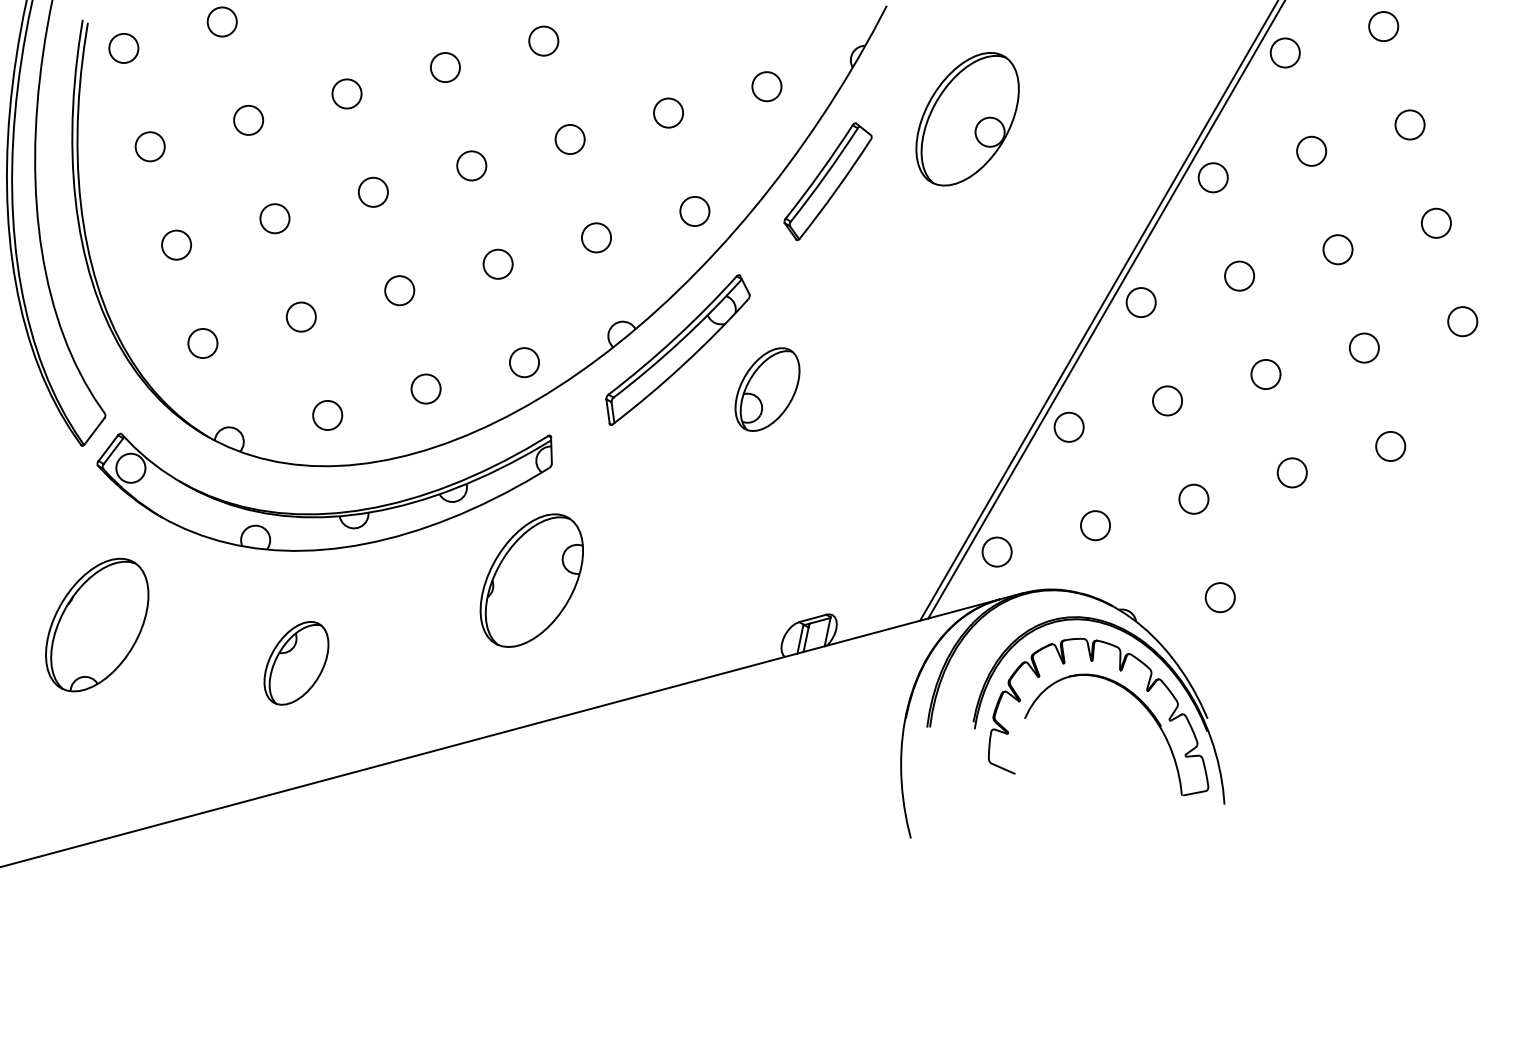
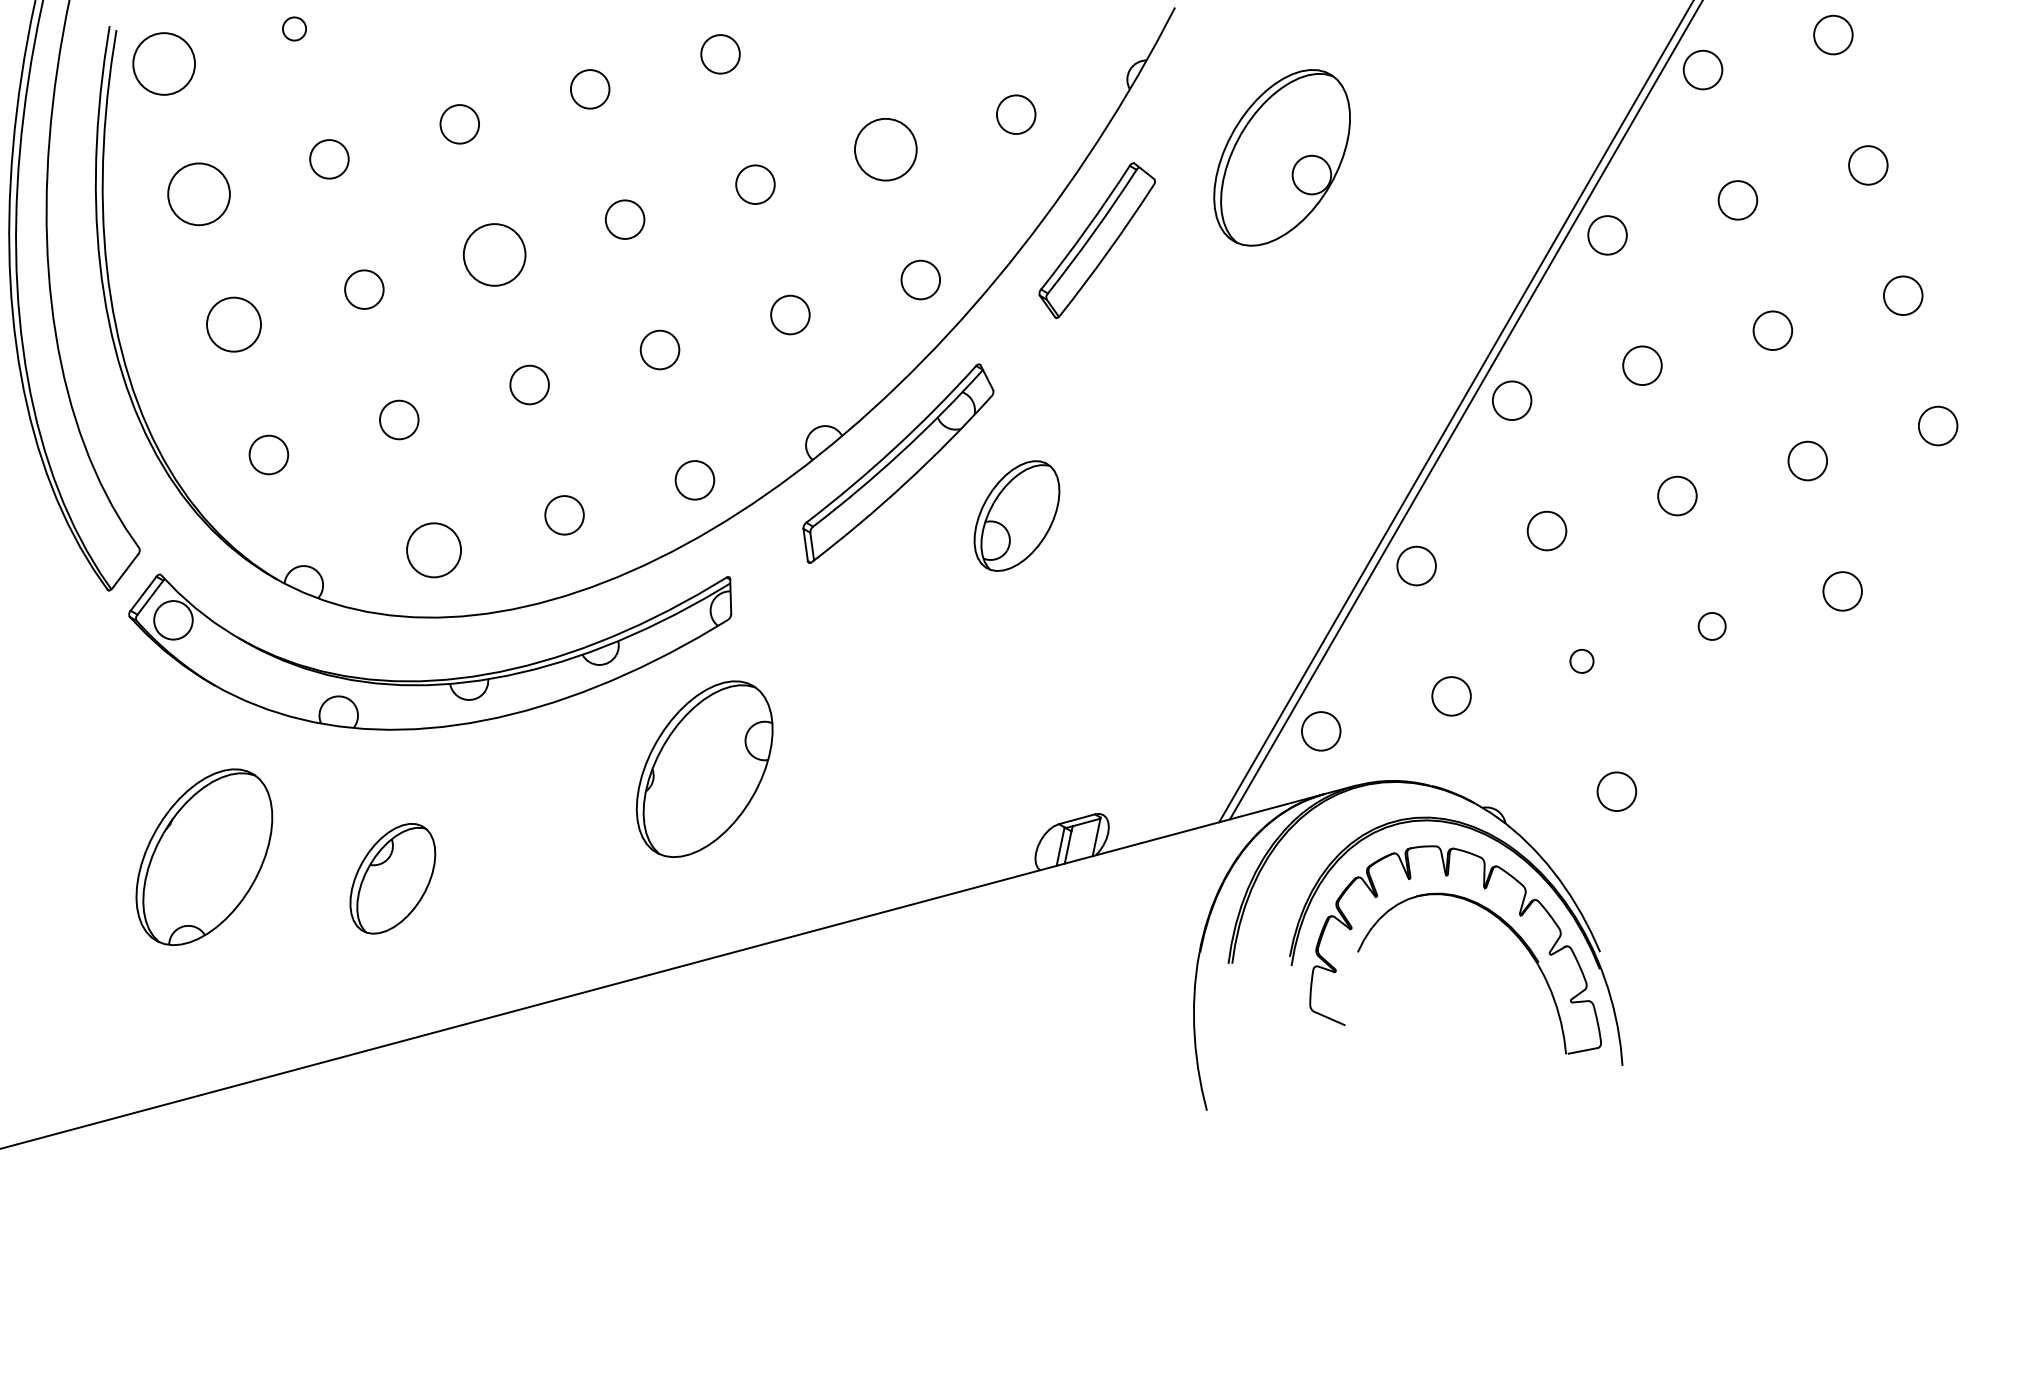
circle: (221, 21) -> (293, 28), size x0.6
circle: (123, 47) -> (163, 62), size x1.6
circle: (668, 112) -> (885, 148), size x1.6
circle: (149, 146) -> (198, 193), size x1.6
circle: (373, 191) -> (494, 253), size x1.6
circle: (176, 244) -> (233, 323), size x1.4
circle: (327, 415) -> (433, 550), size x1.4
circle: (1291, 472) -> (1711, 625), size x0.7
circle: (1193, 498) -> (1581, 660), size x0.6
part: (97, 624) -> (204, 856), moved

